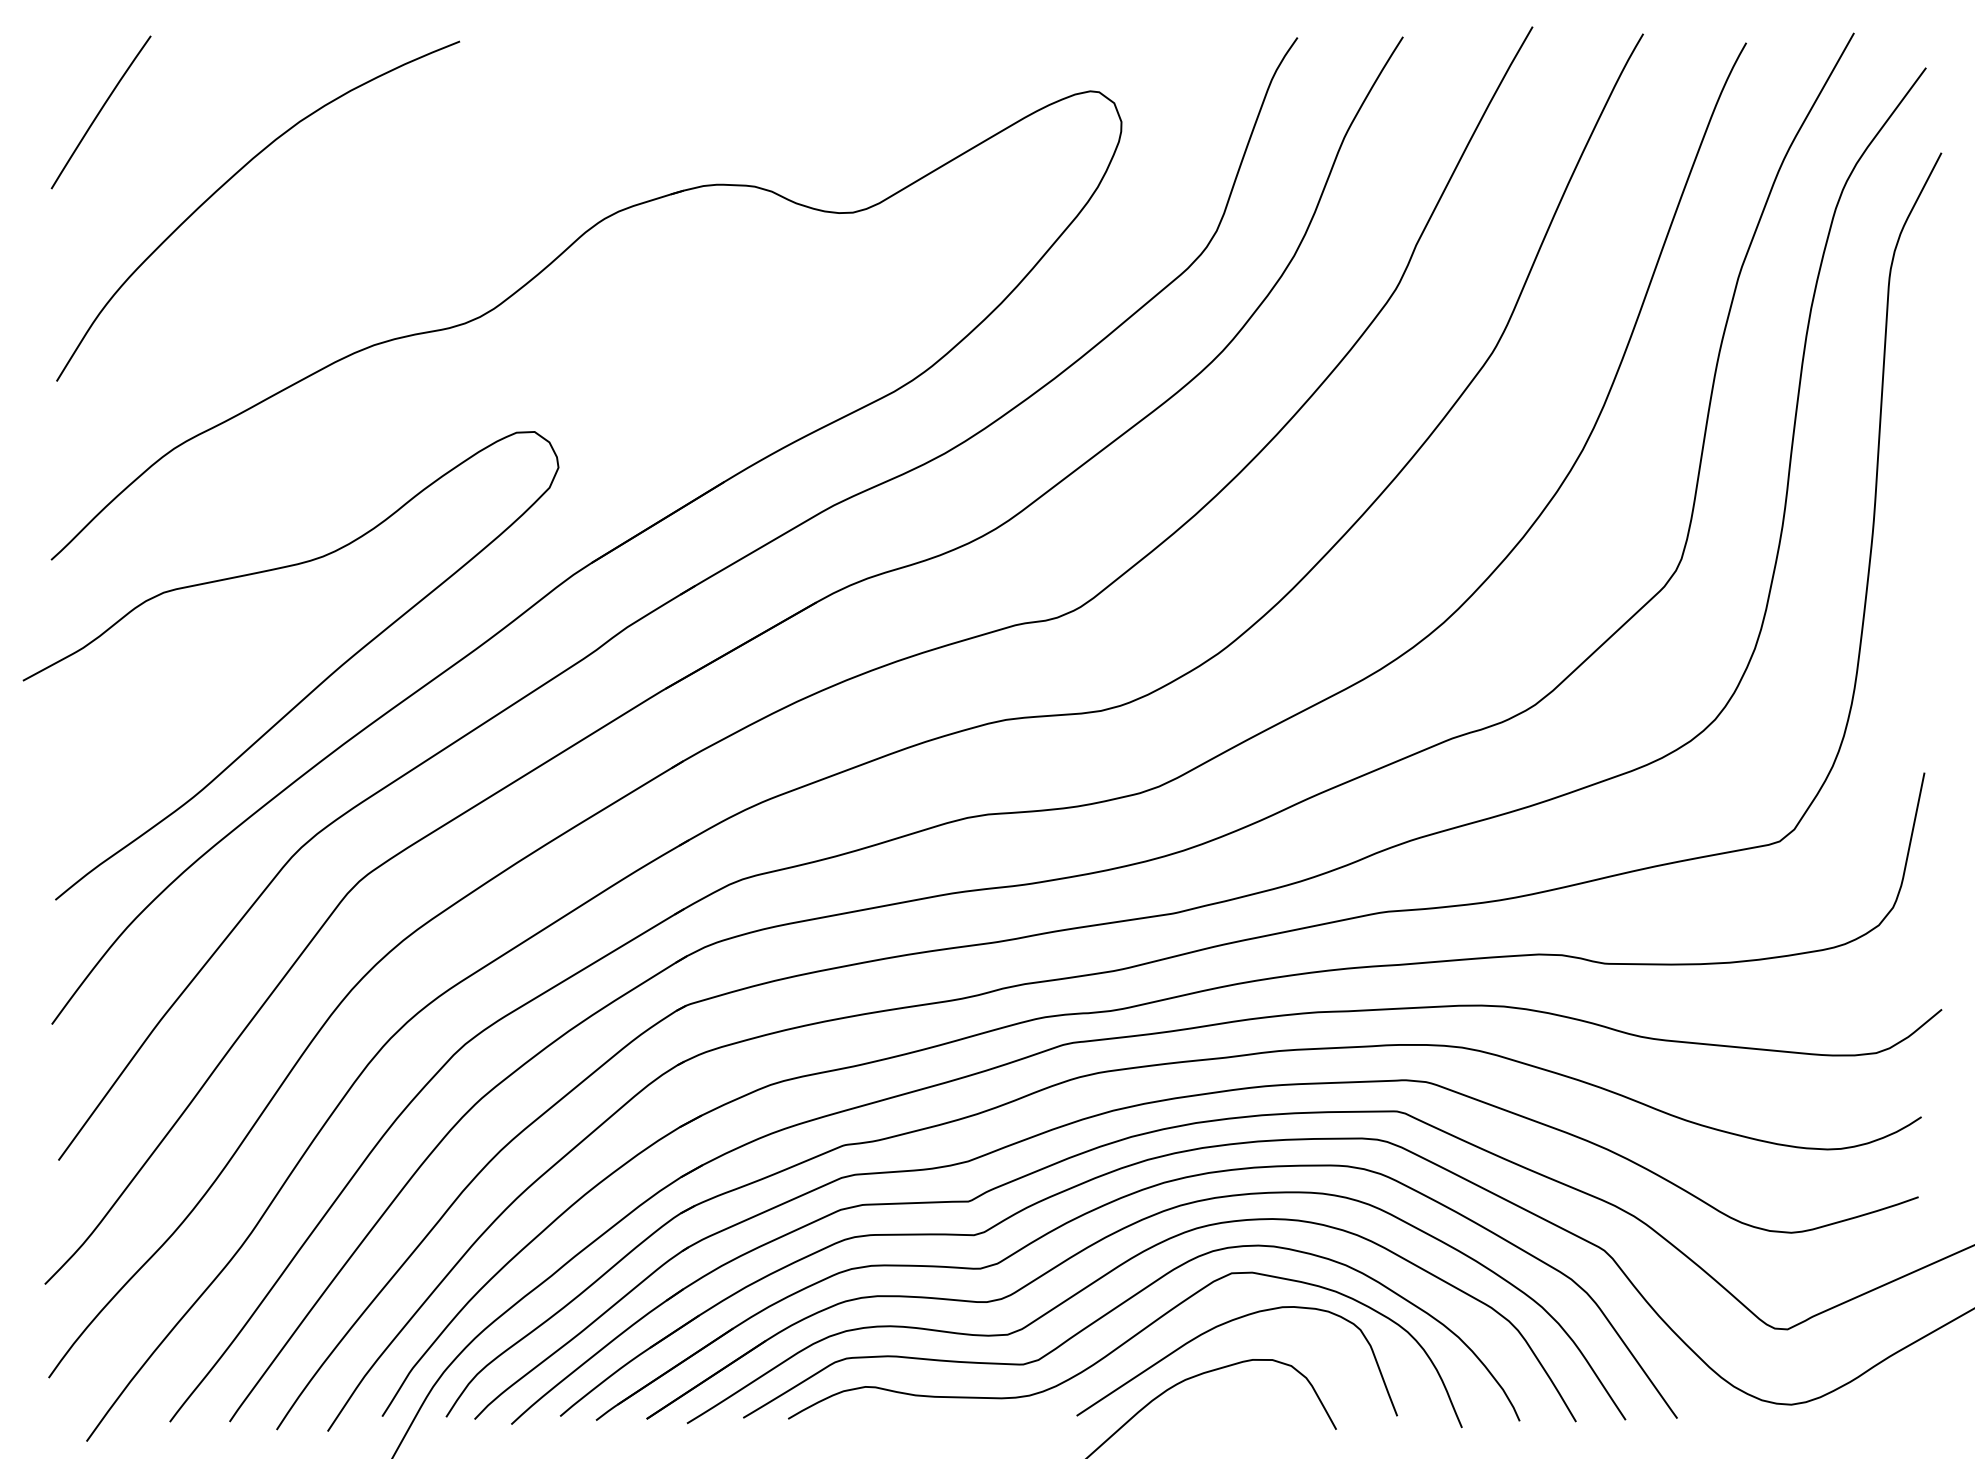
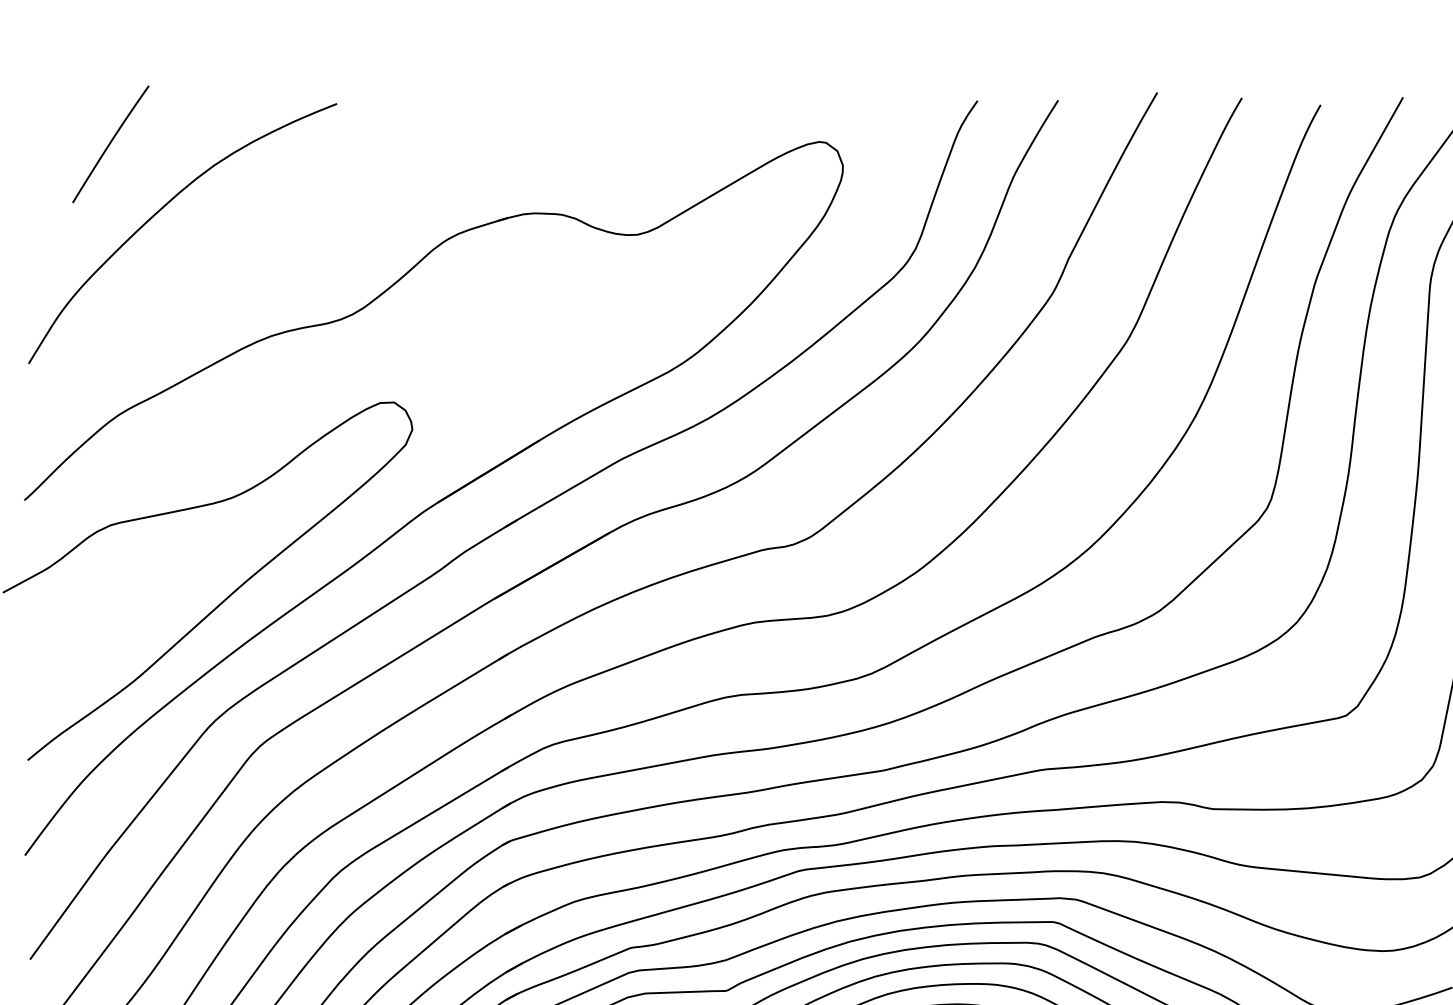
curve: (100, 112) -> (110, 144), moved

